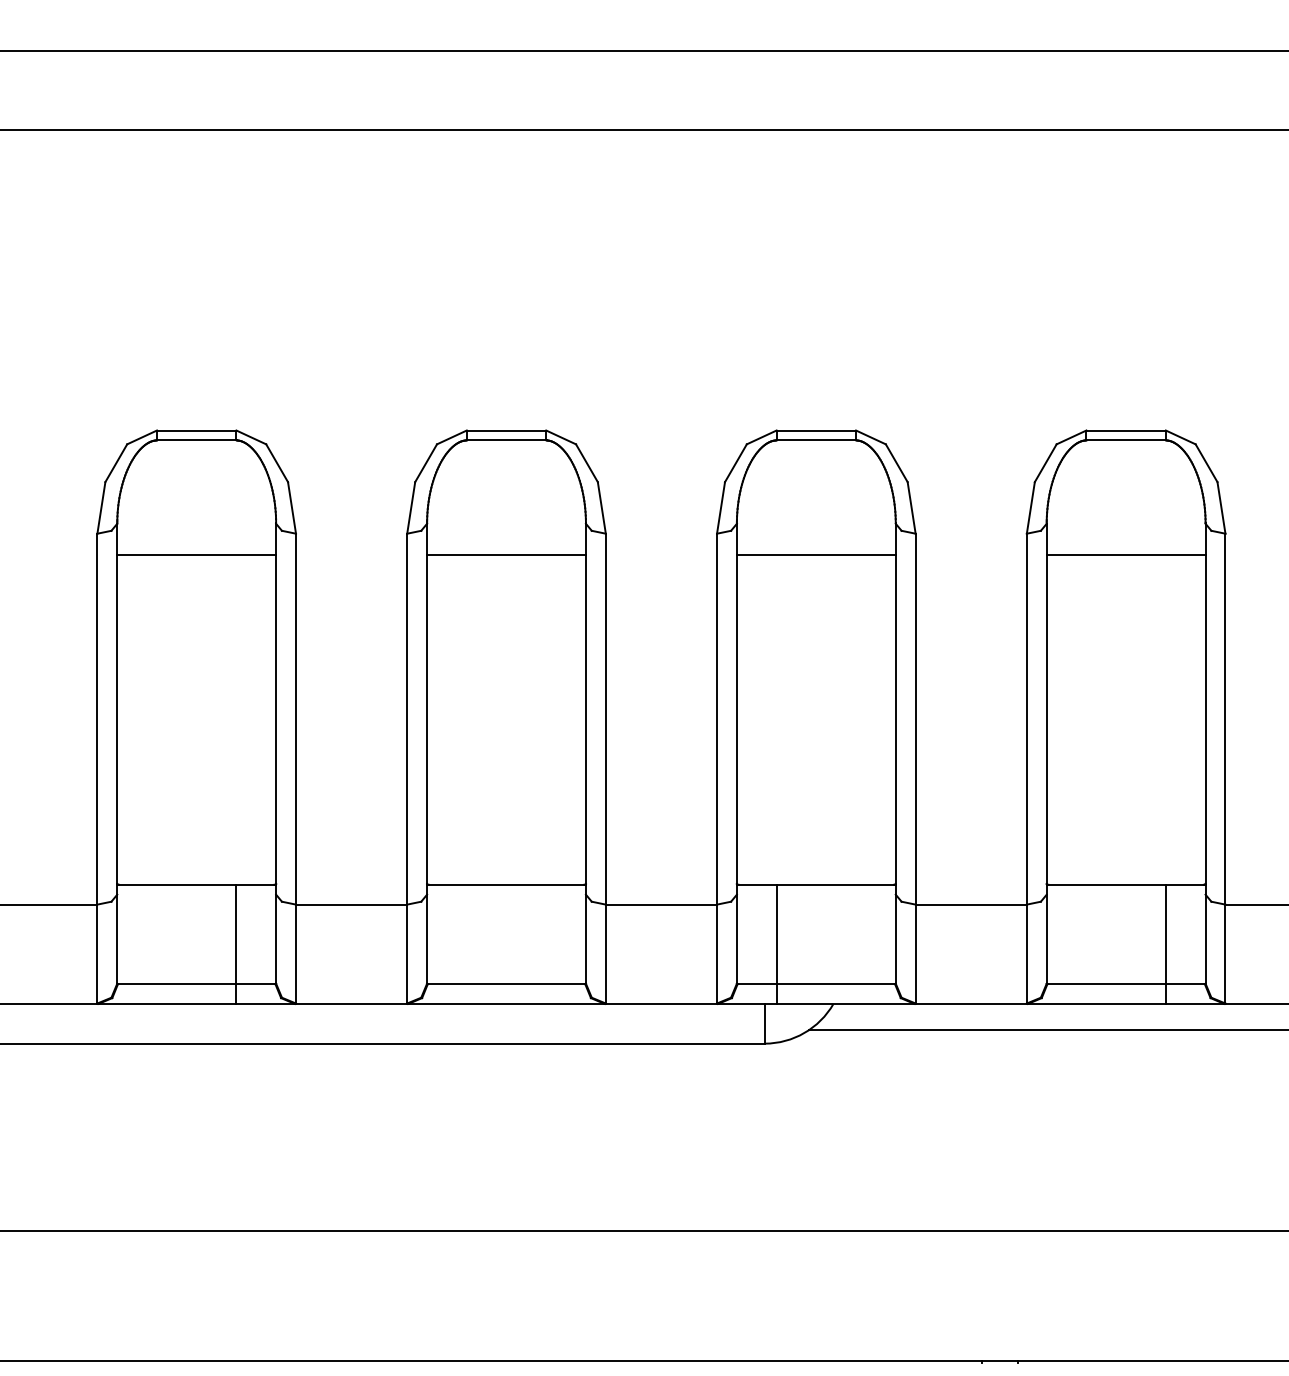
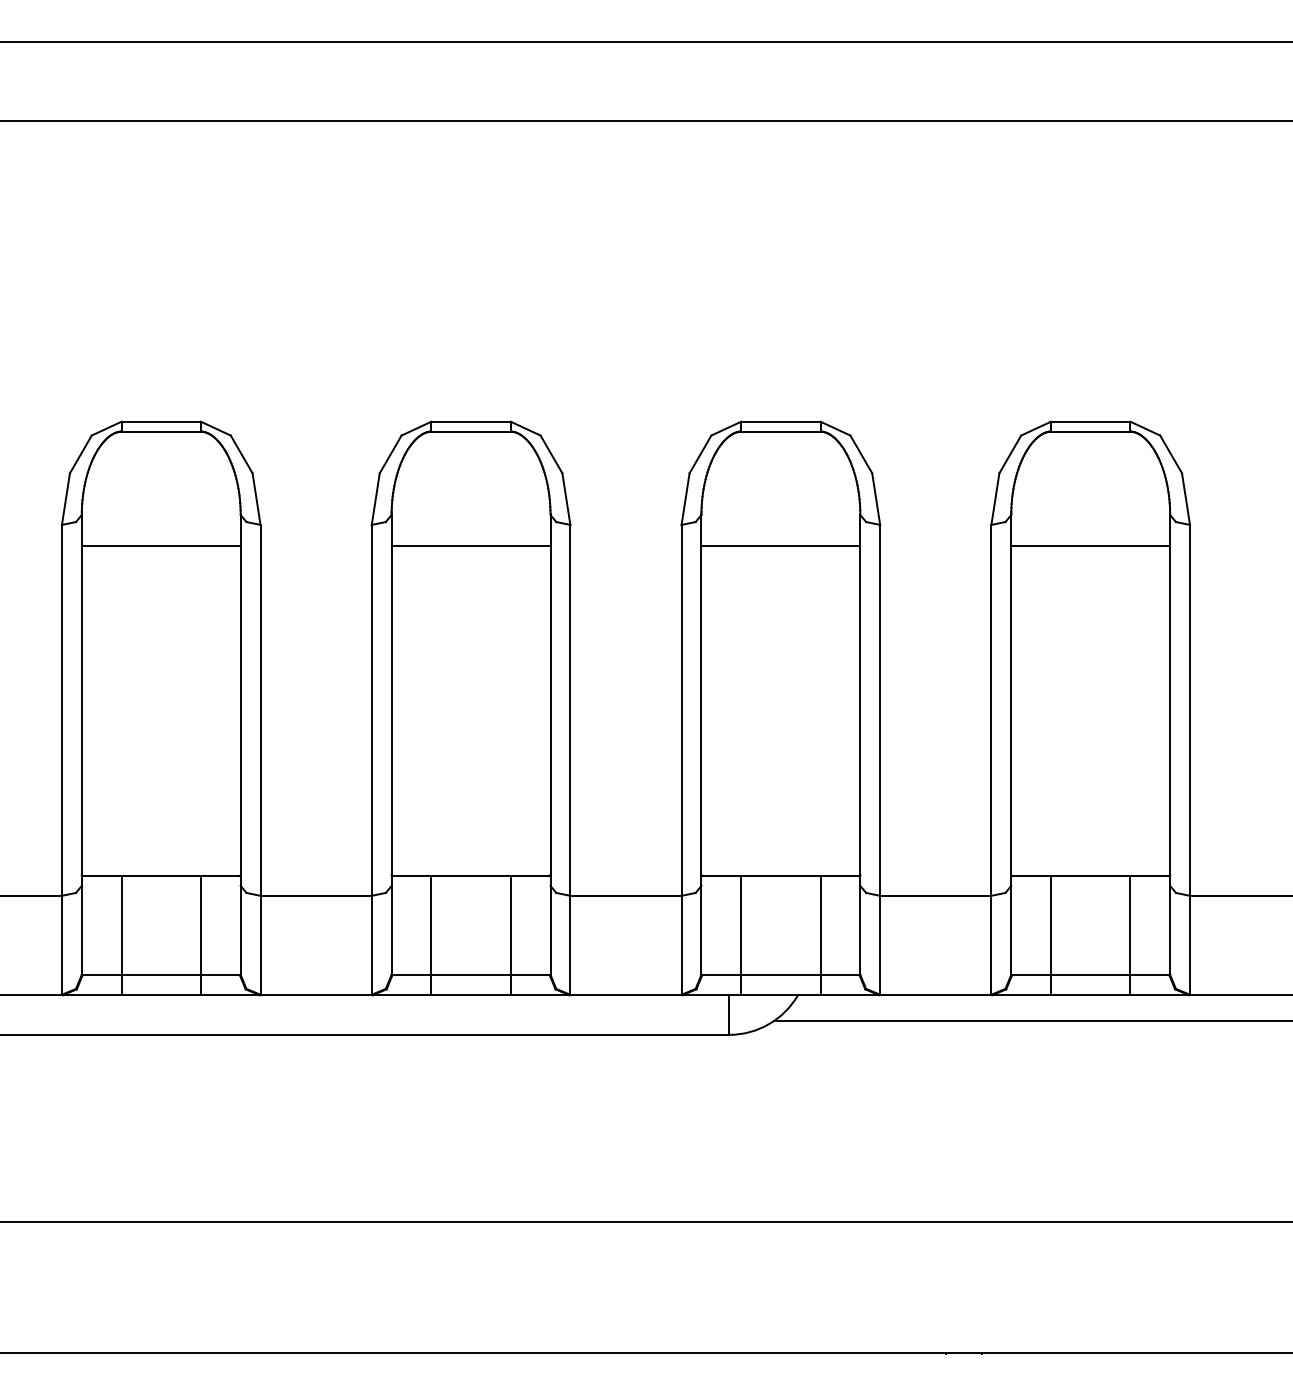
line: (156, 944) -> (121, 935), added
line: (466, 944) -> (431, 935), added
line: (545, 944) -> (510, 935), added
line: (855, 944) -> (820, 935), added
line: (1085, 944) -> (1050, 935), added

